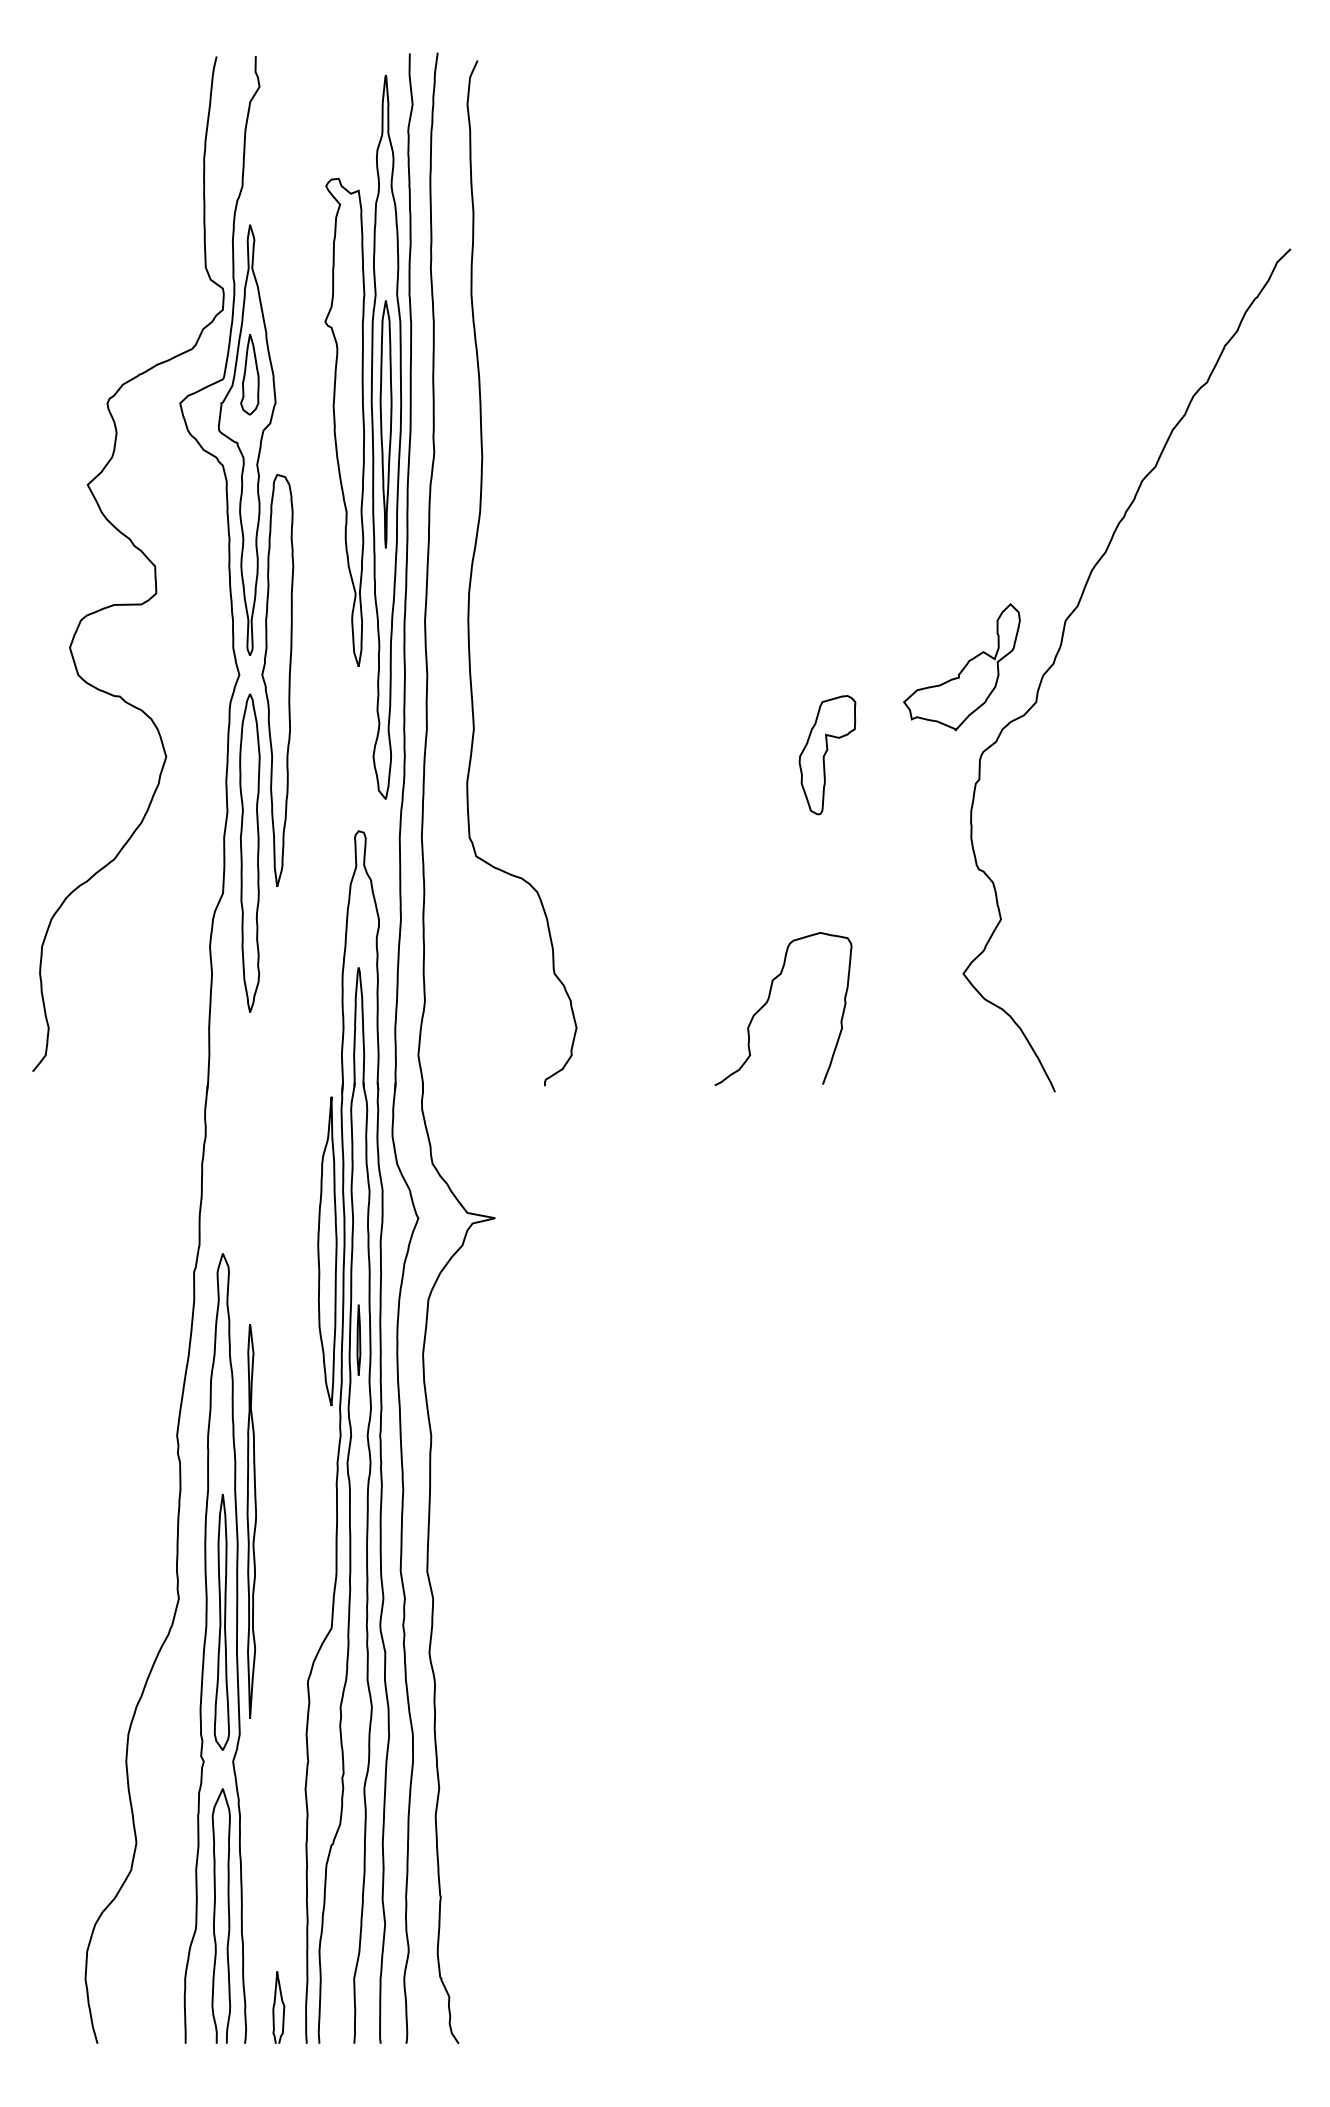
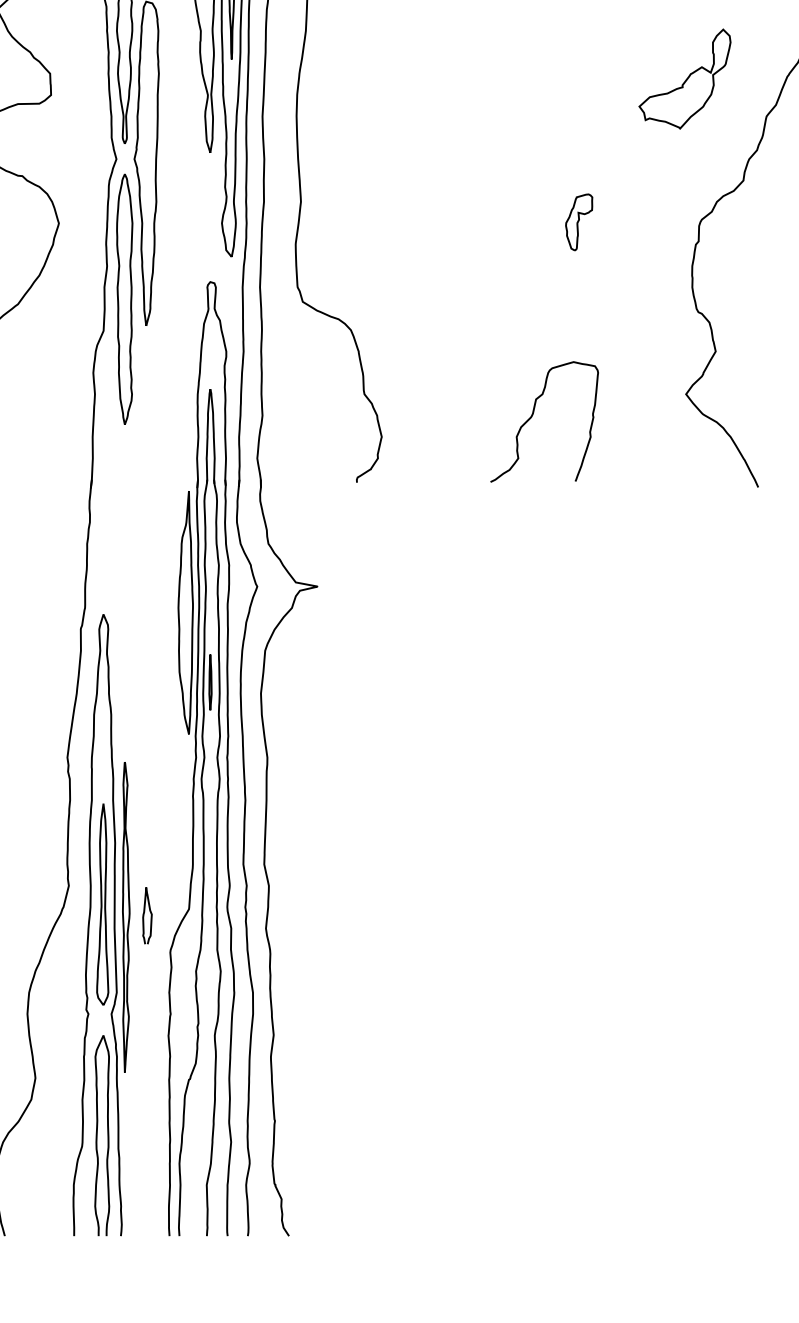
part: (961, 667) -> (684, 79), moved
part: (827, 755) -> (579, 222), size x0.6
part: (251, 1521) -> (126, 917), moved
curve: (274, 2007) -> (144, 915), moved

